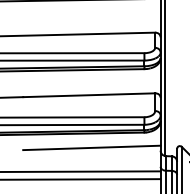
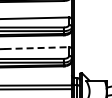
line: (90, 96) -> (37, 48), solid -> dashed
line: (90, 147) -> (37, 73), removed

